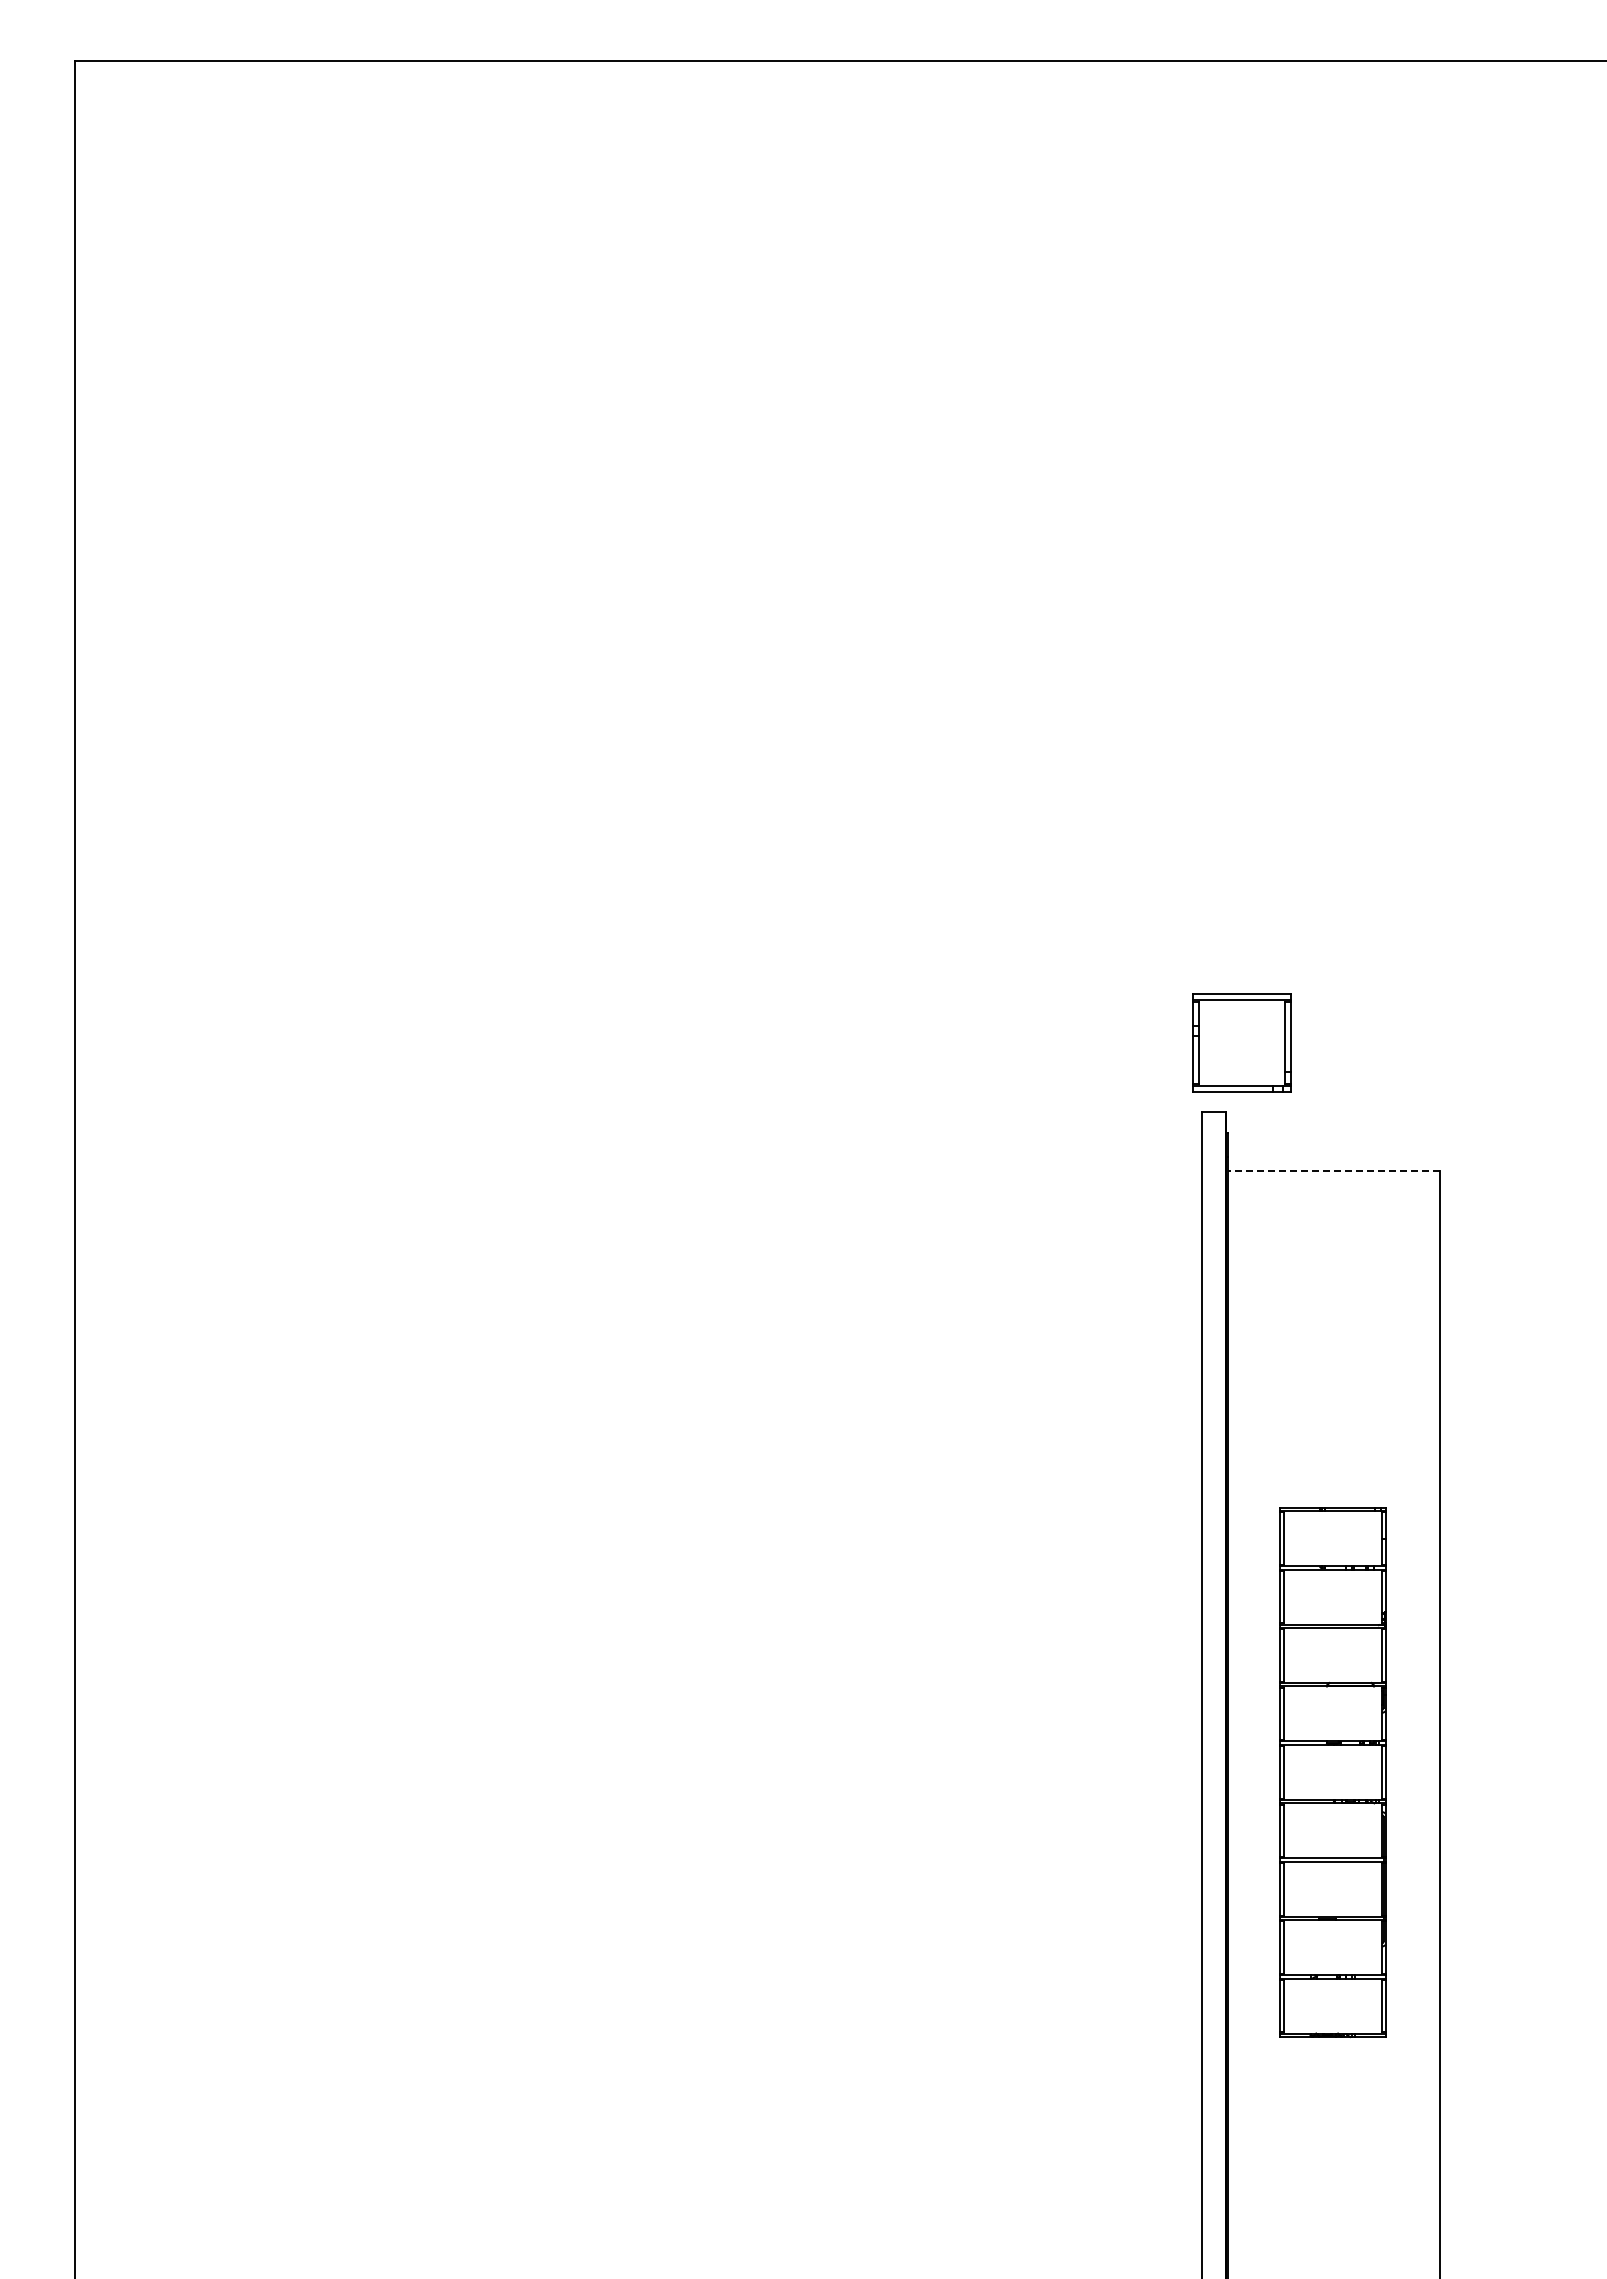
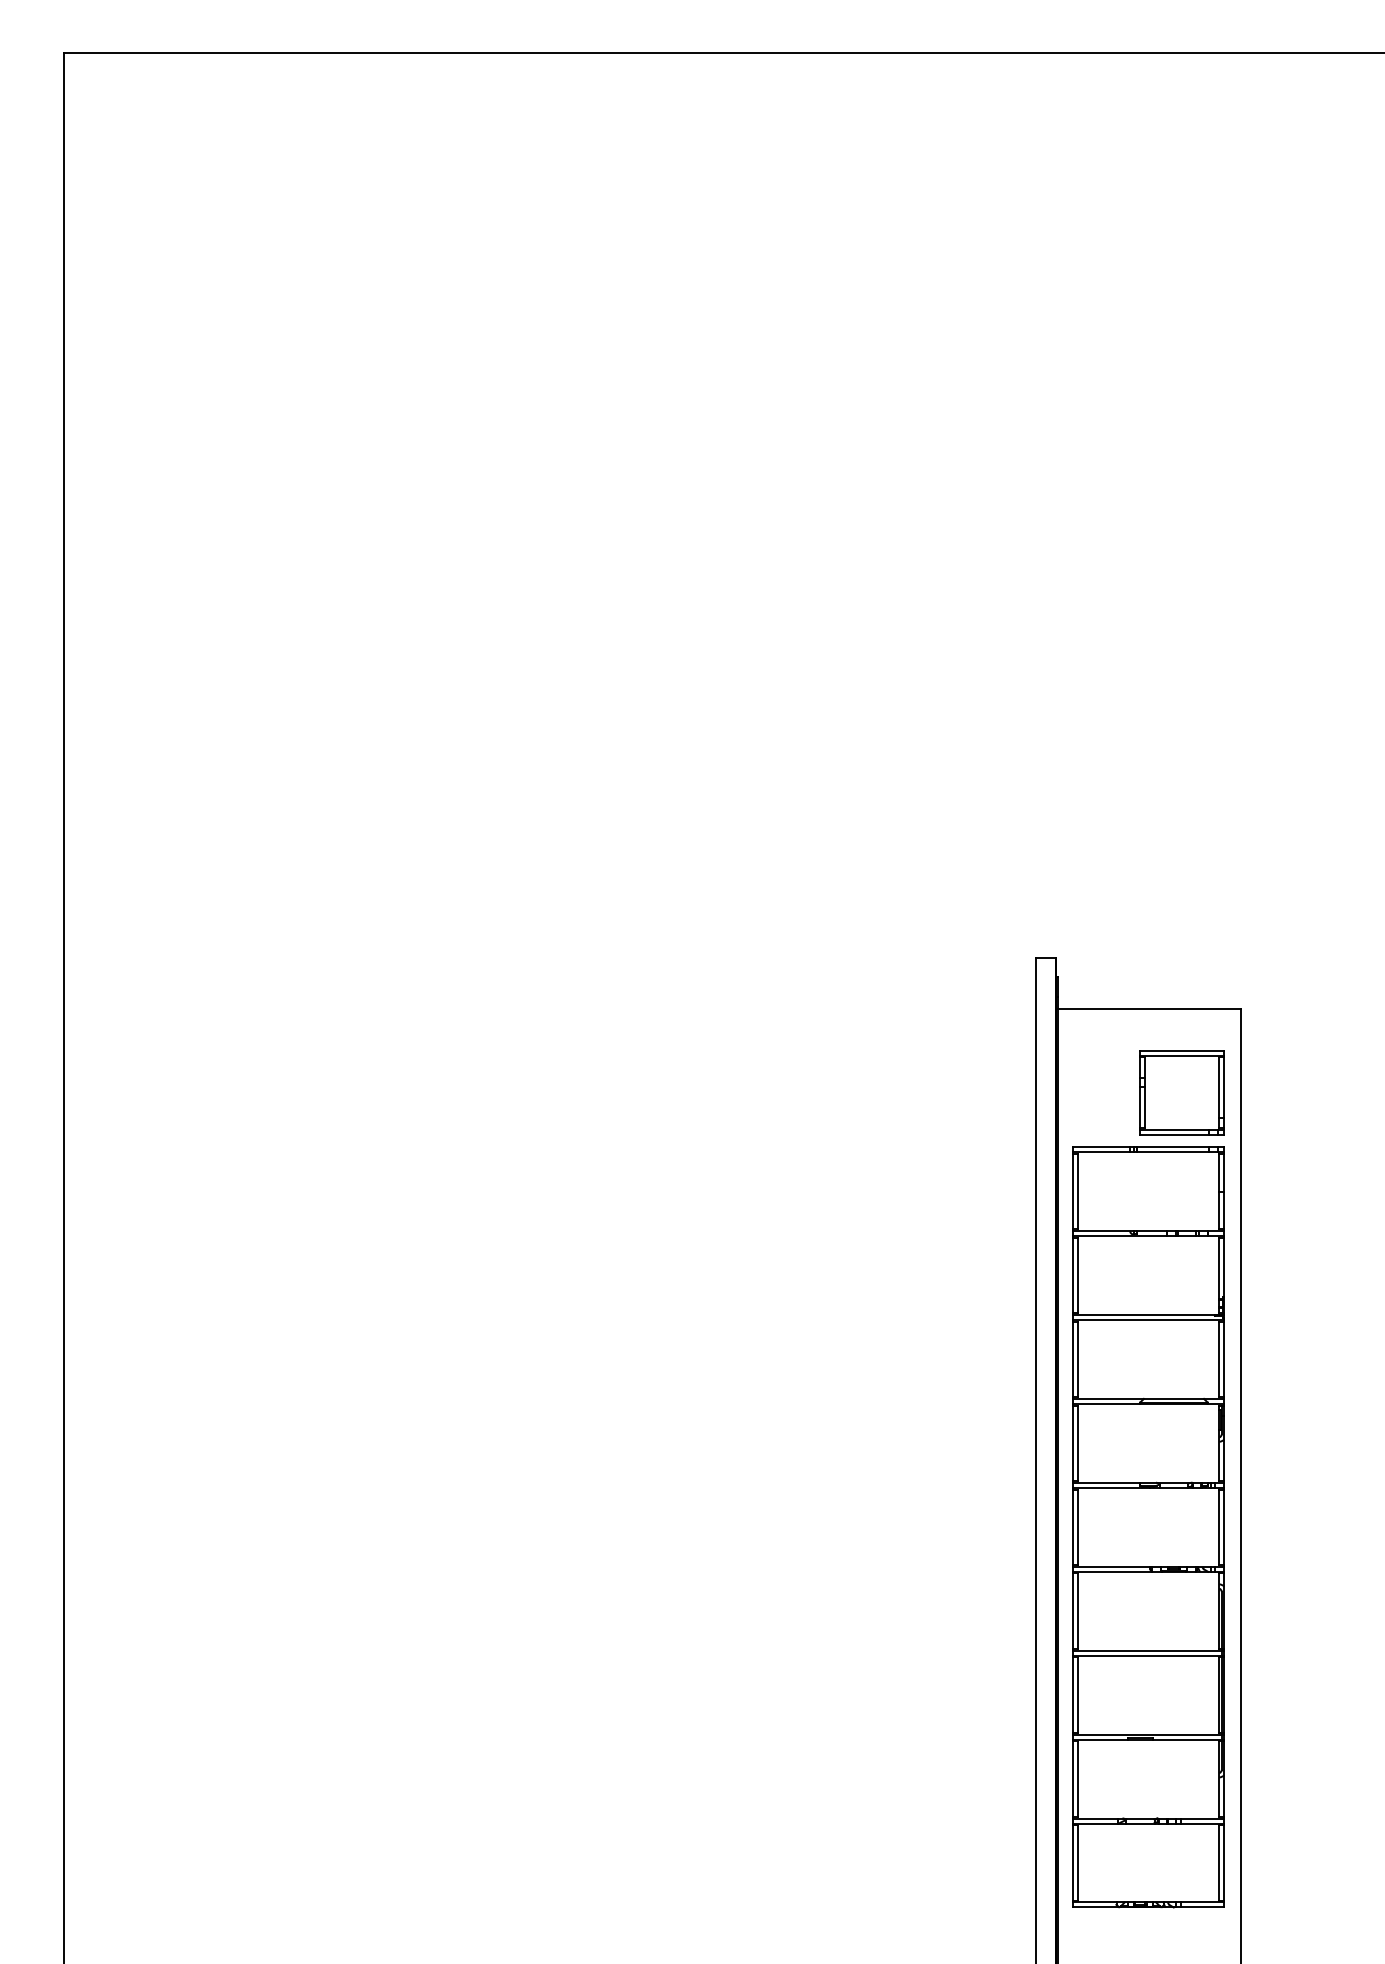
part: (1241, 1042) -> (1182, 1092), moved
line: (1333, 1170) -> (1149, 1008), dashed -> solid
part: (1332, 1772) -> (1148, 1527), size x1.67

